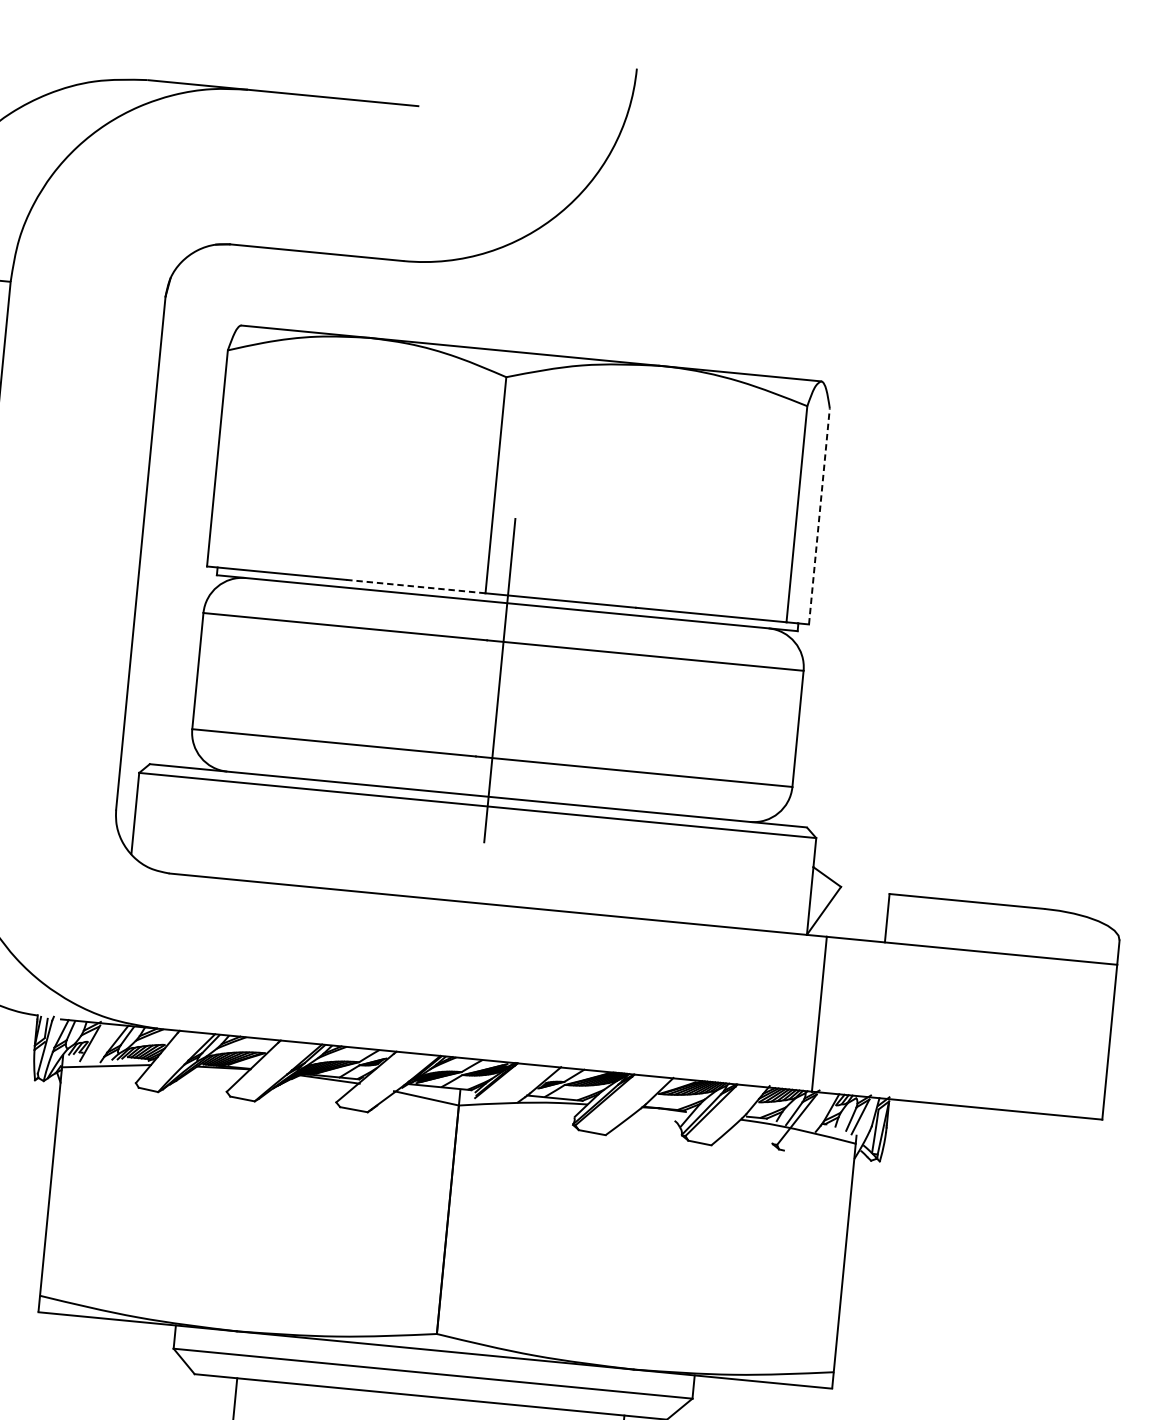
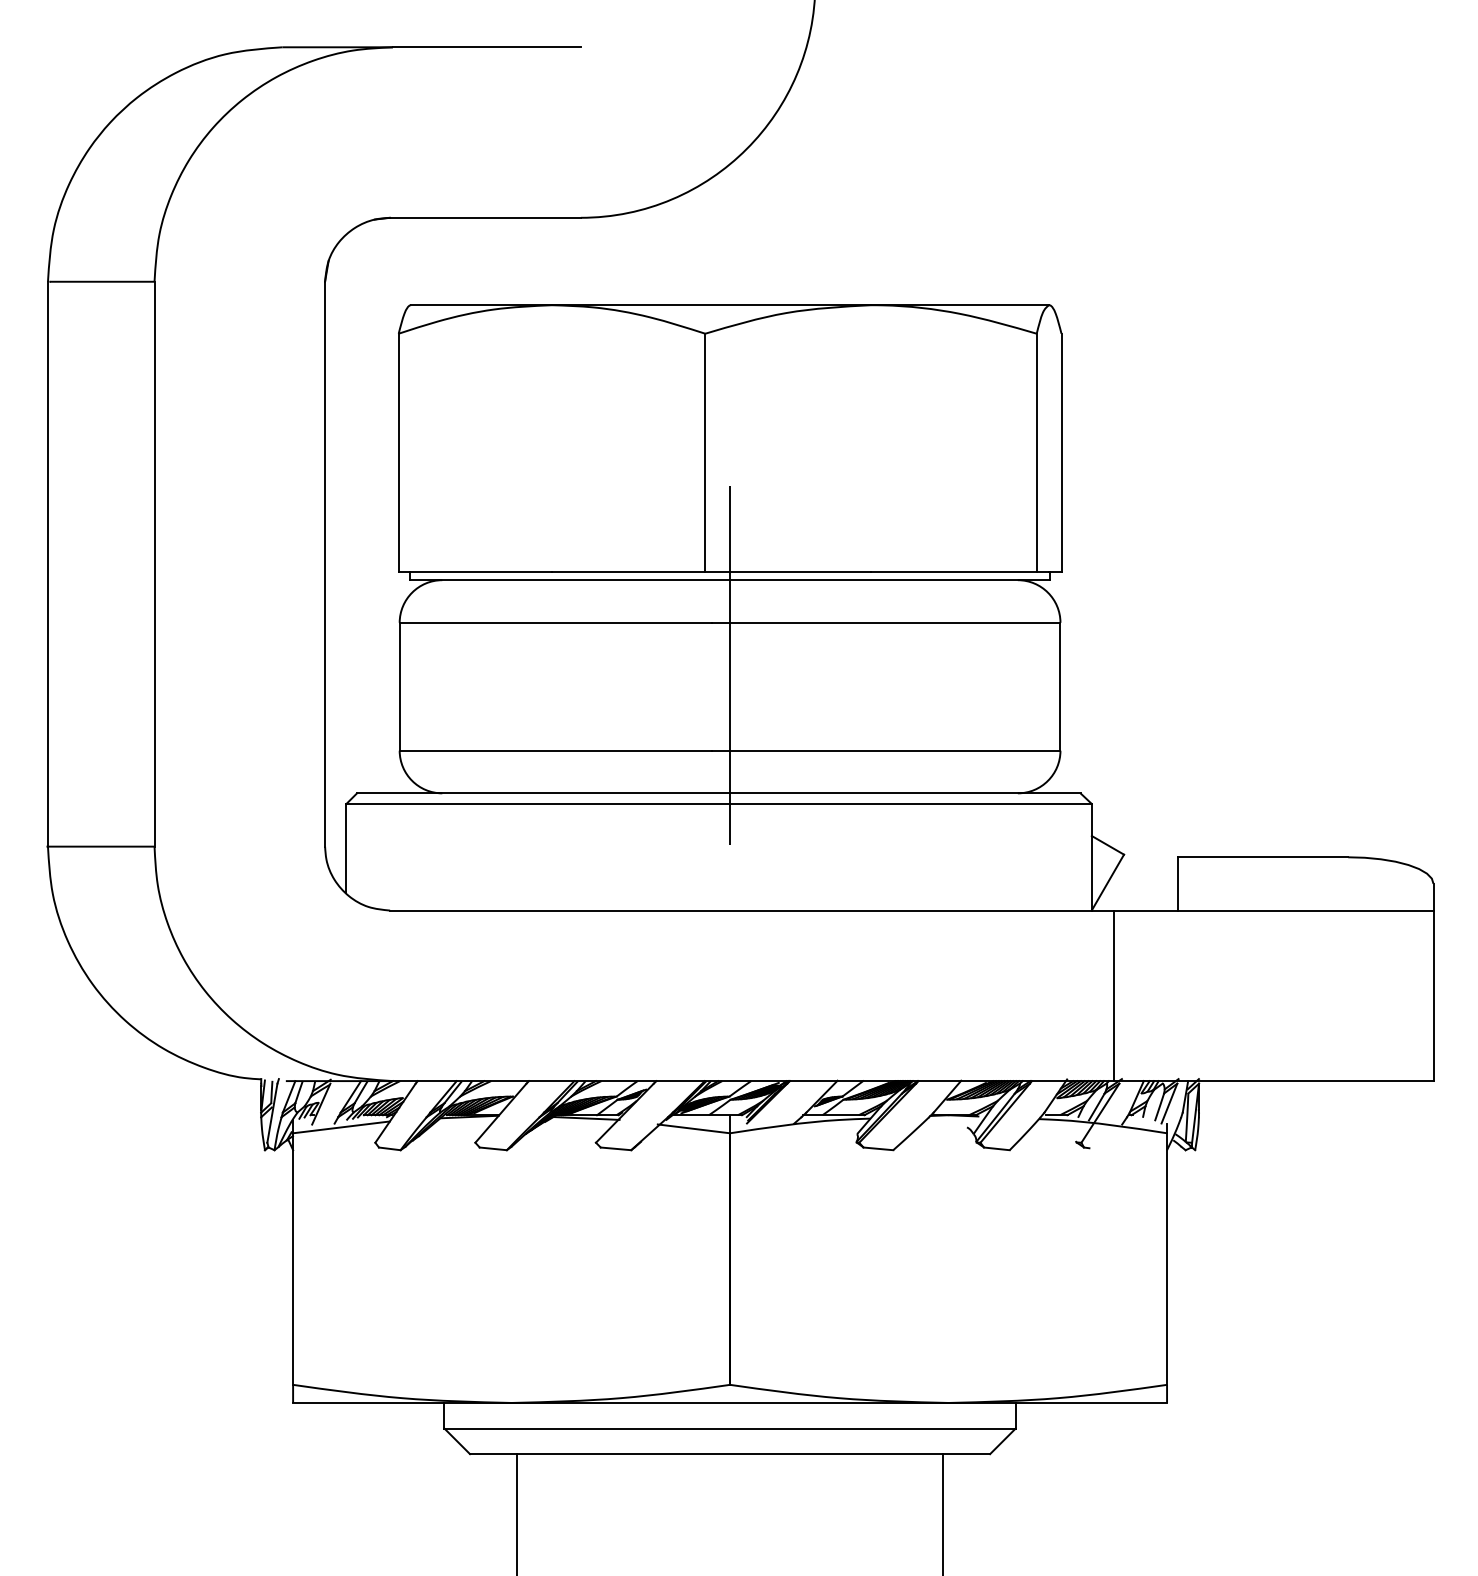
line: (819, 516) -> (1061, 452), dashed -> solid
line: (415, 586) -> (628, 571), dashed -> solid

